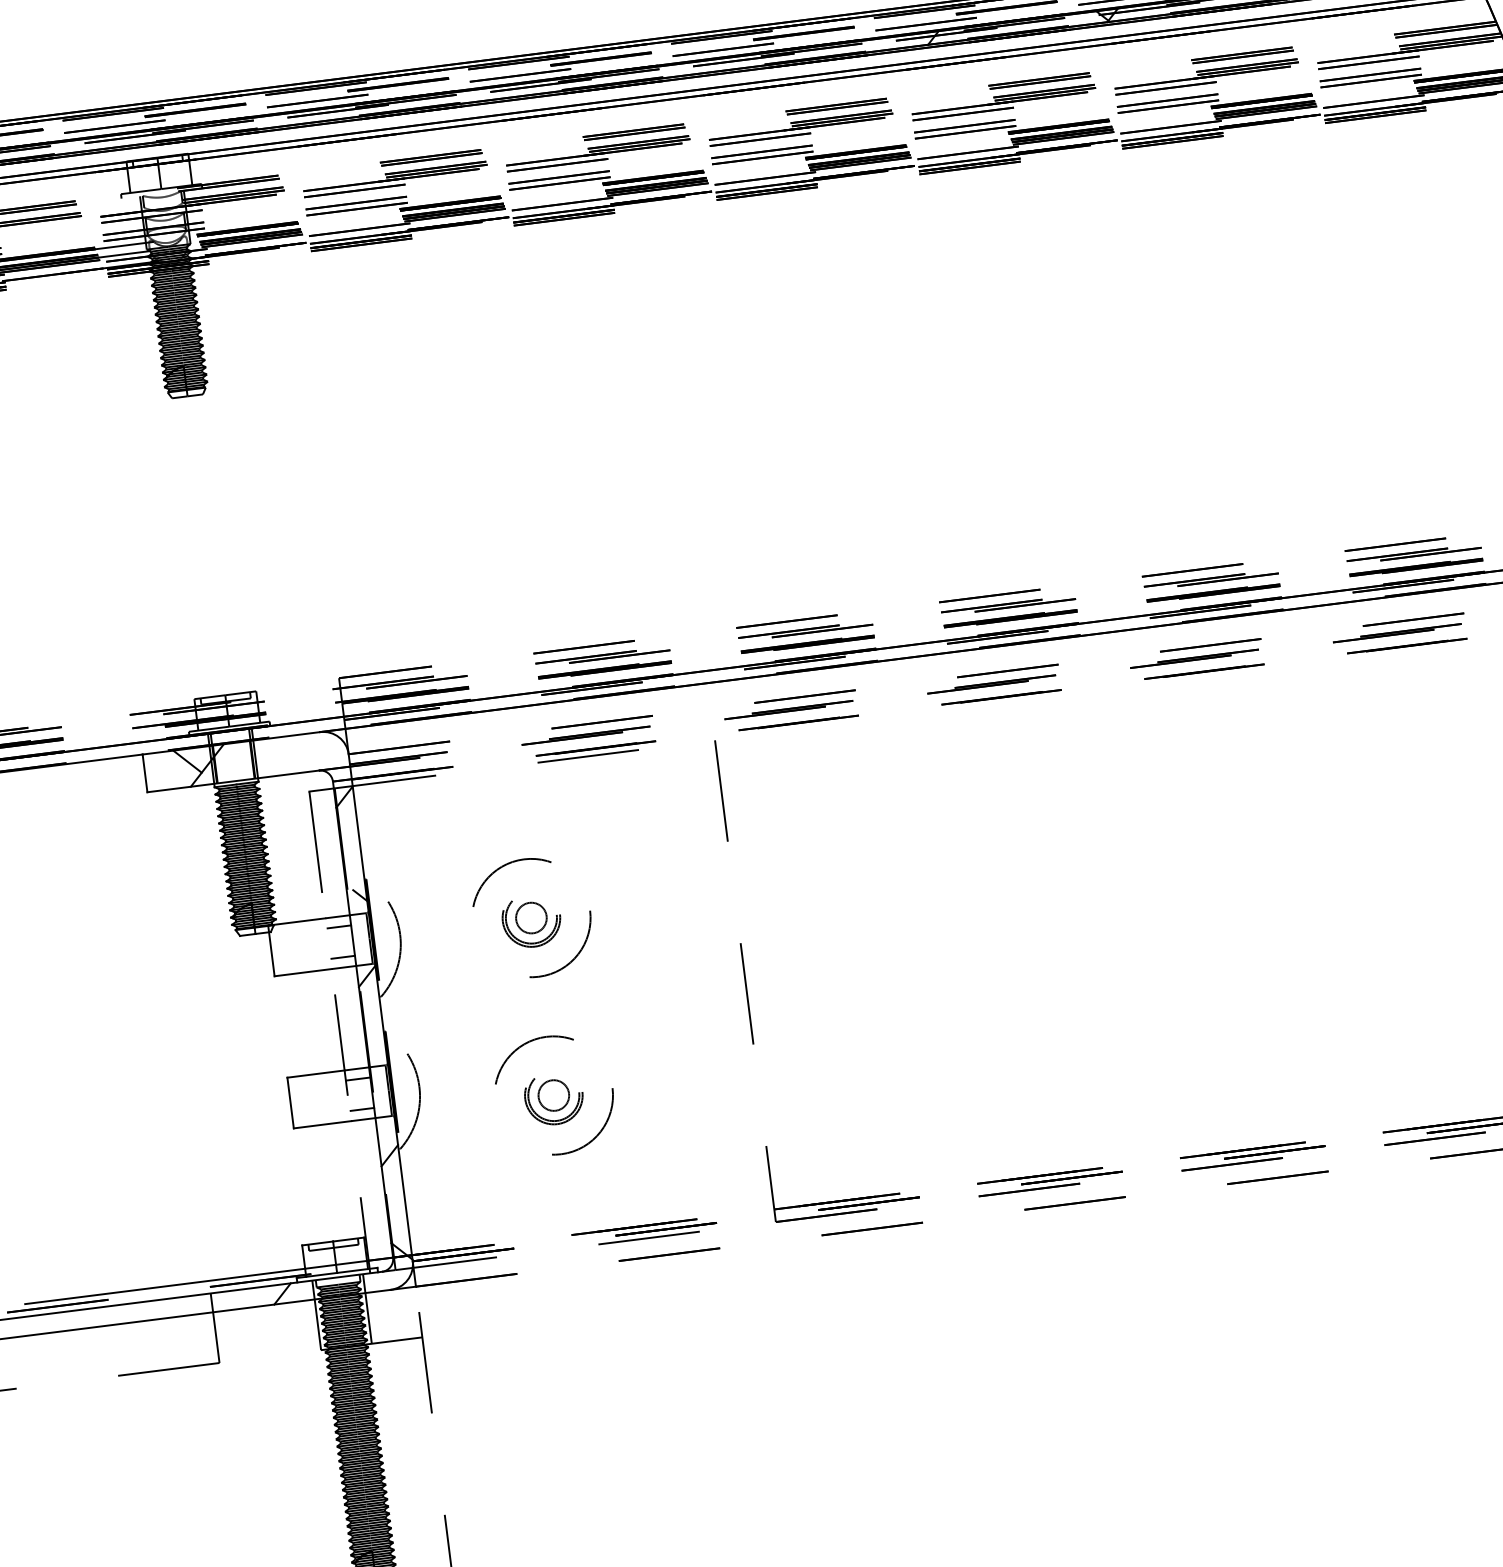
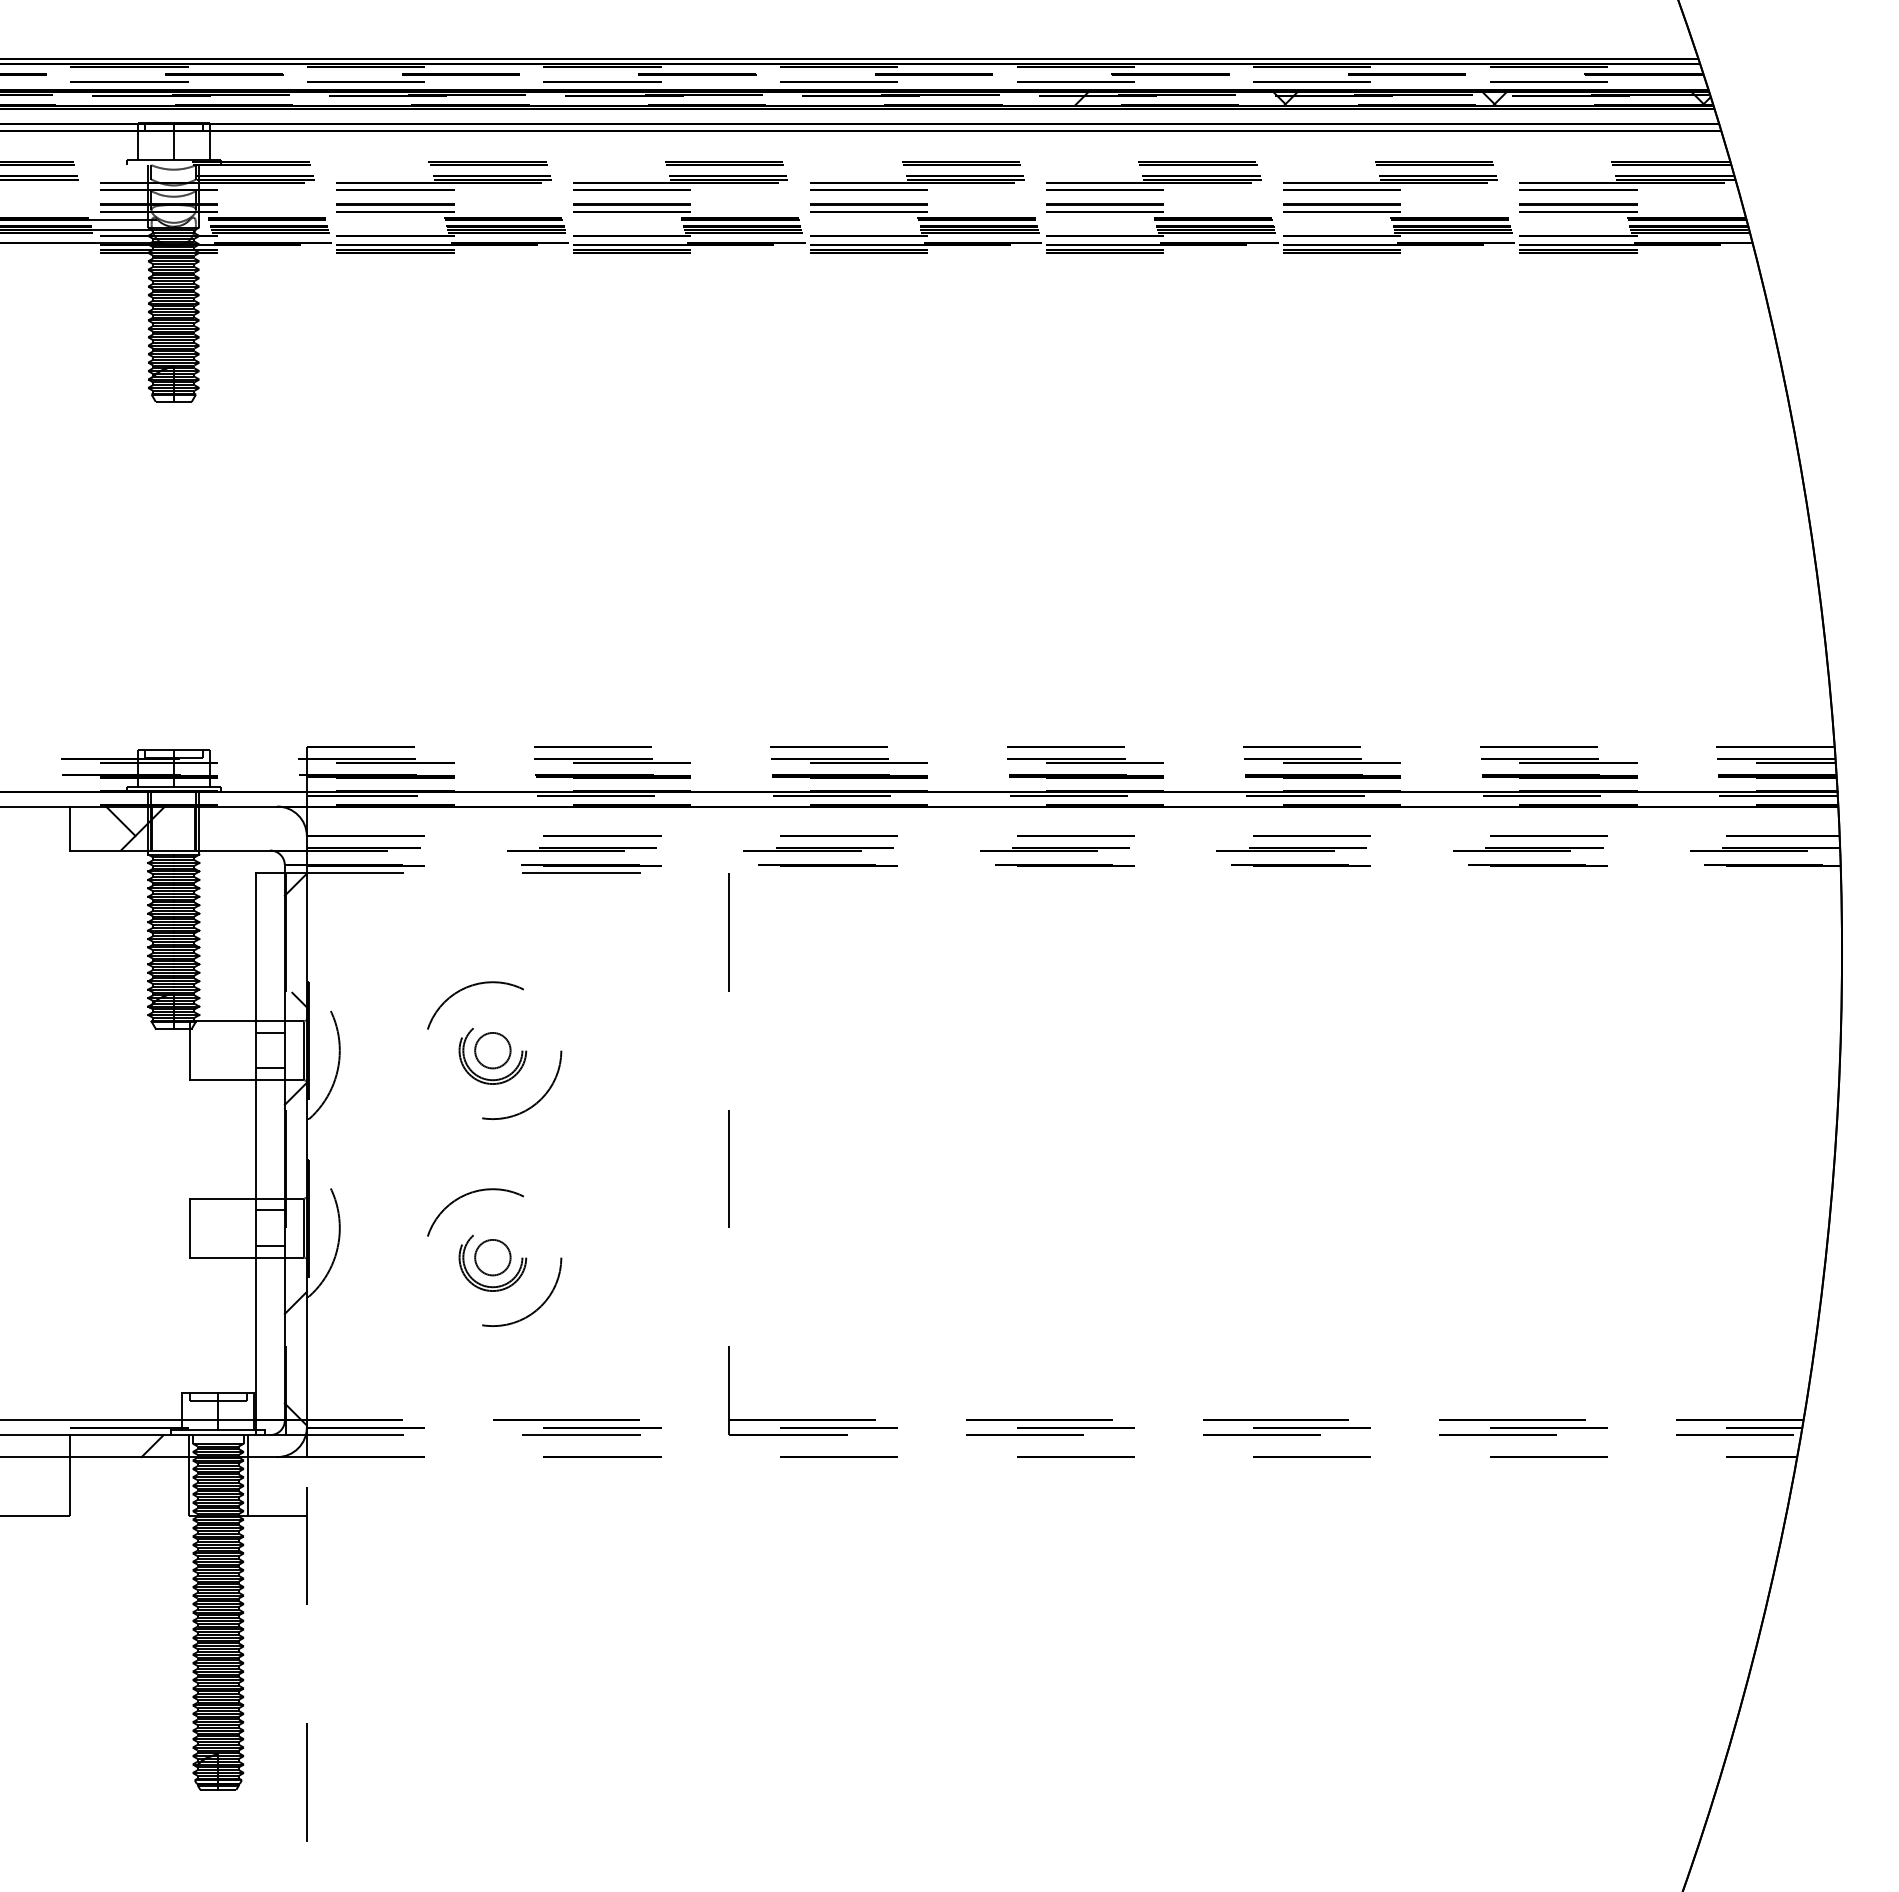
line: (339, 1030) -> (256, 1152), dashed -> solid

